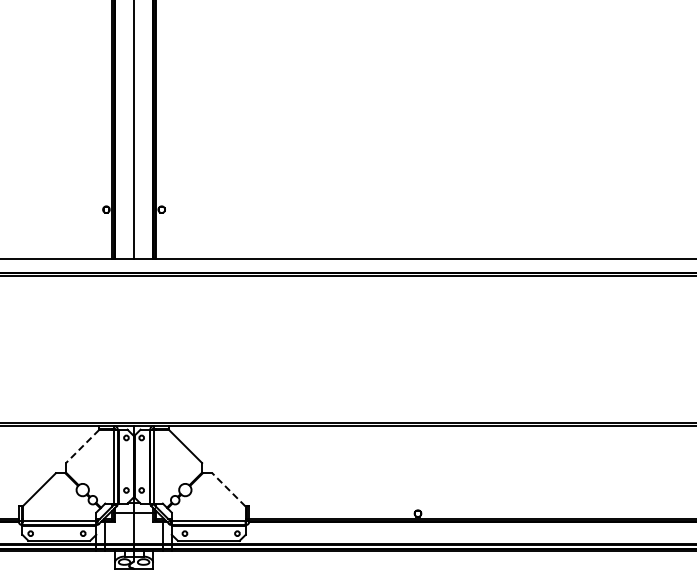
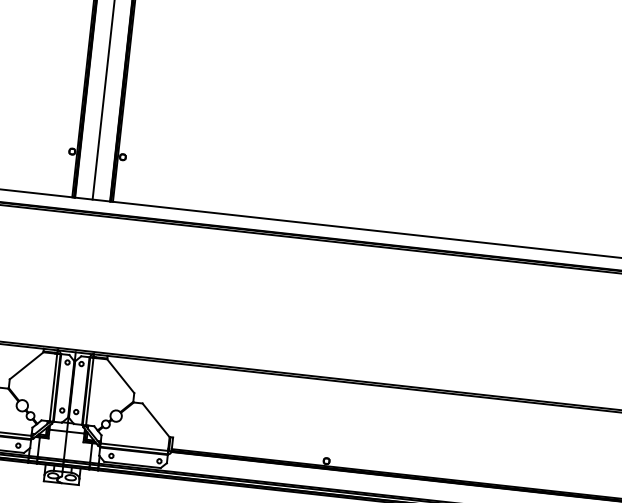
line: (82, 446) -> (26, 365), dashed -> solid
line: (228, 489) -> (155, 419), dashed -> solid

